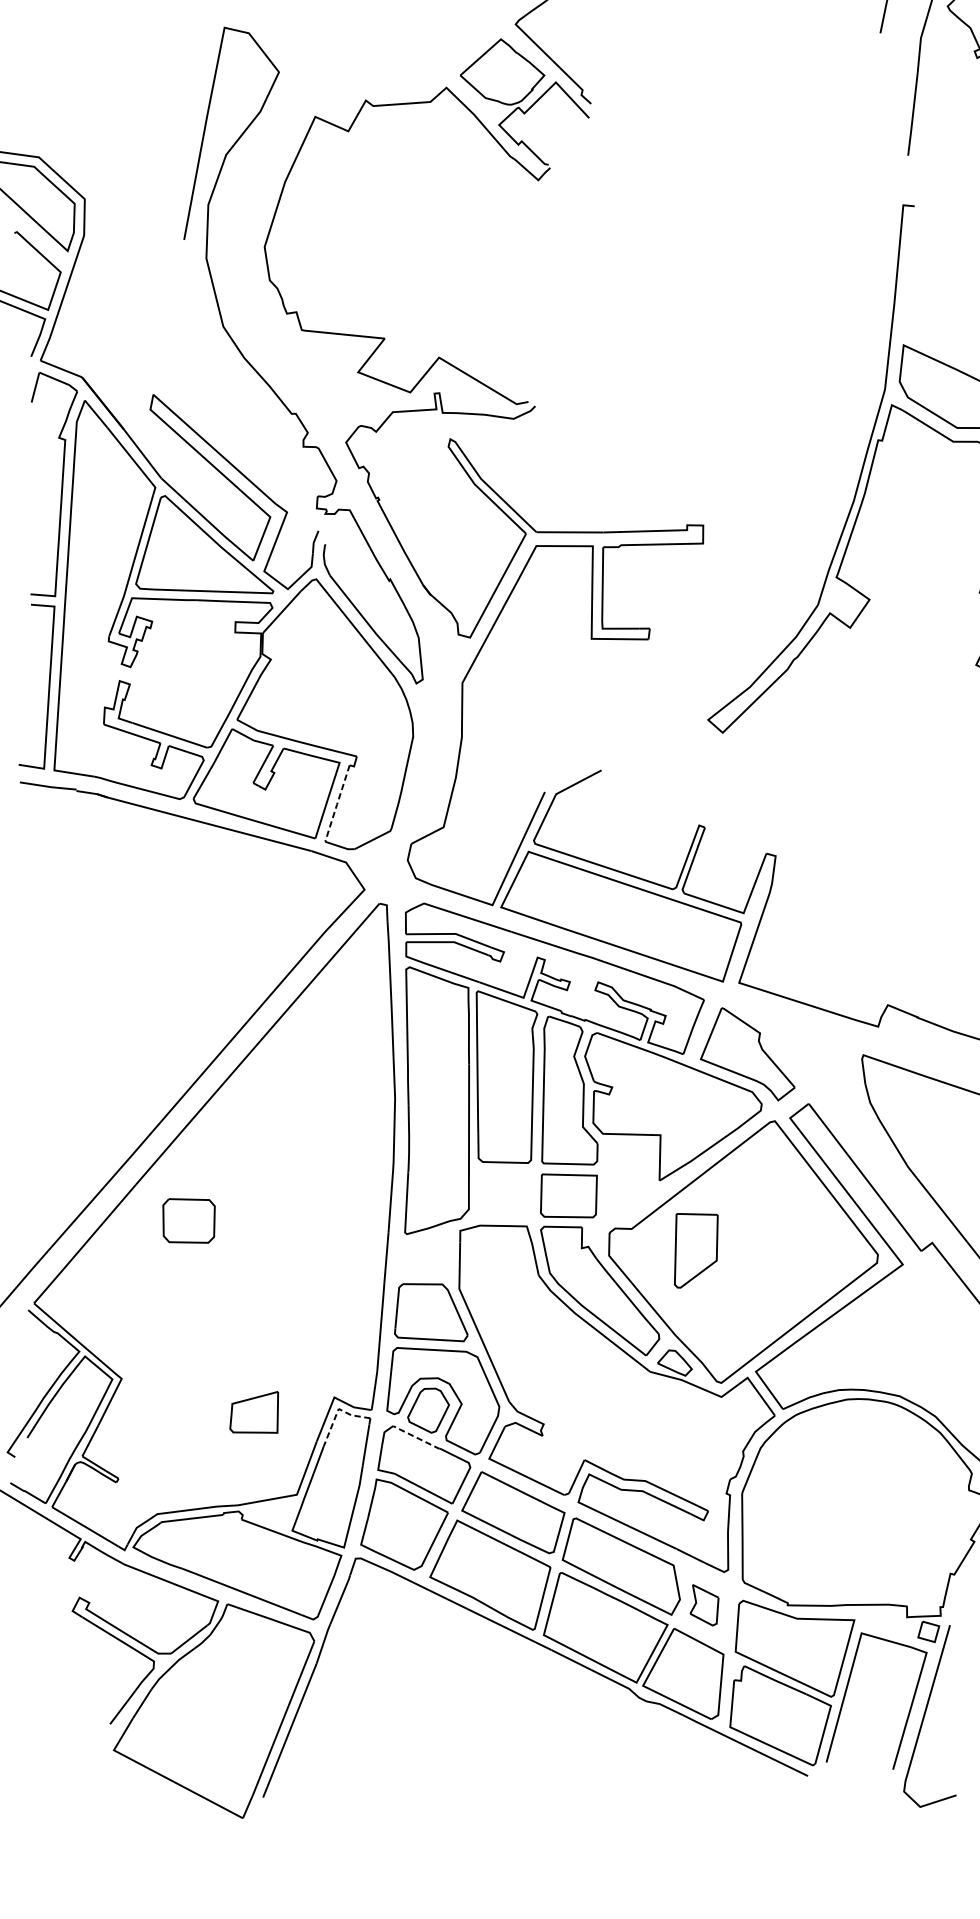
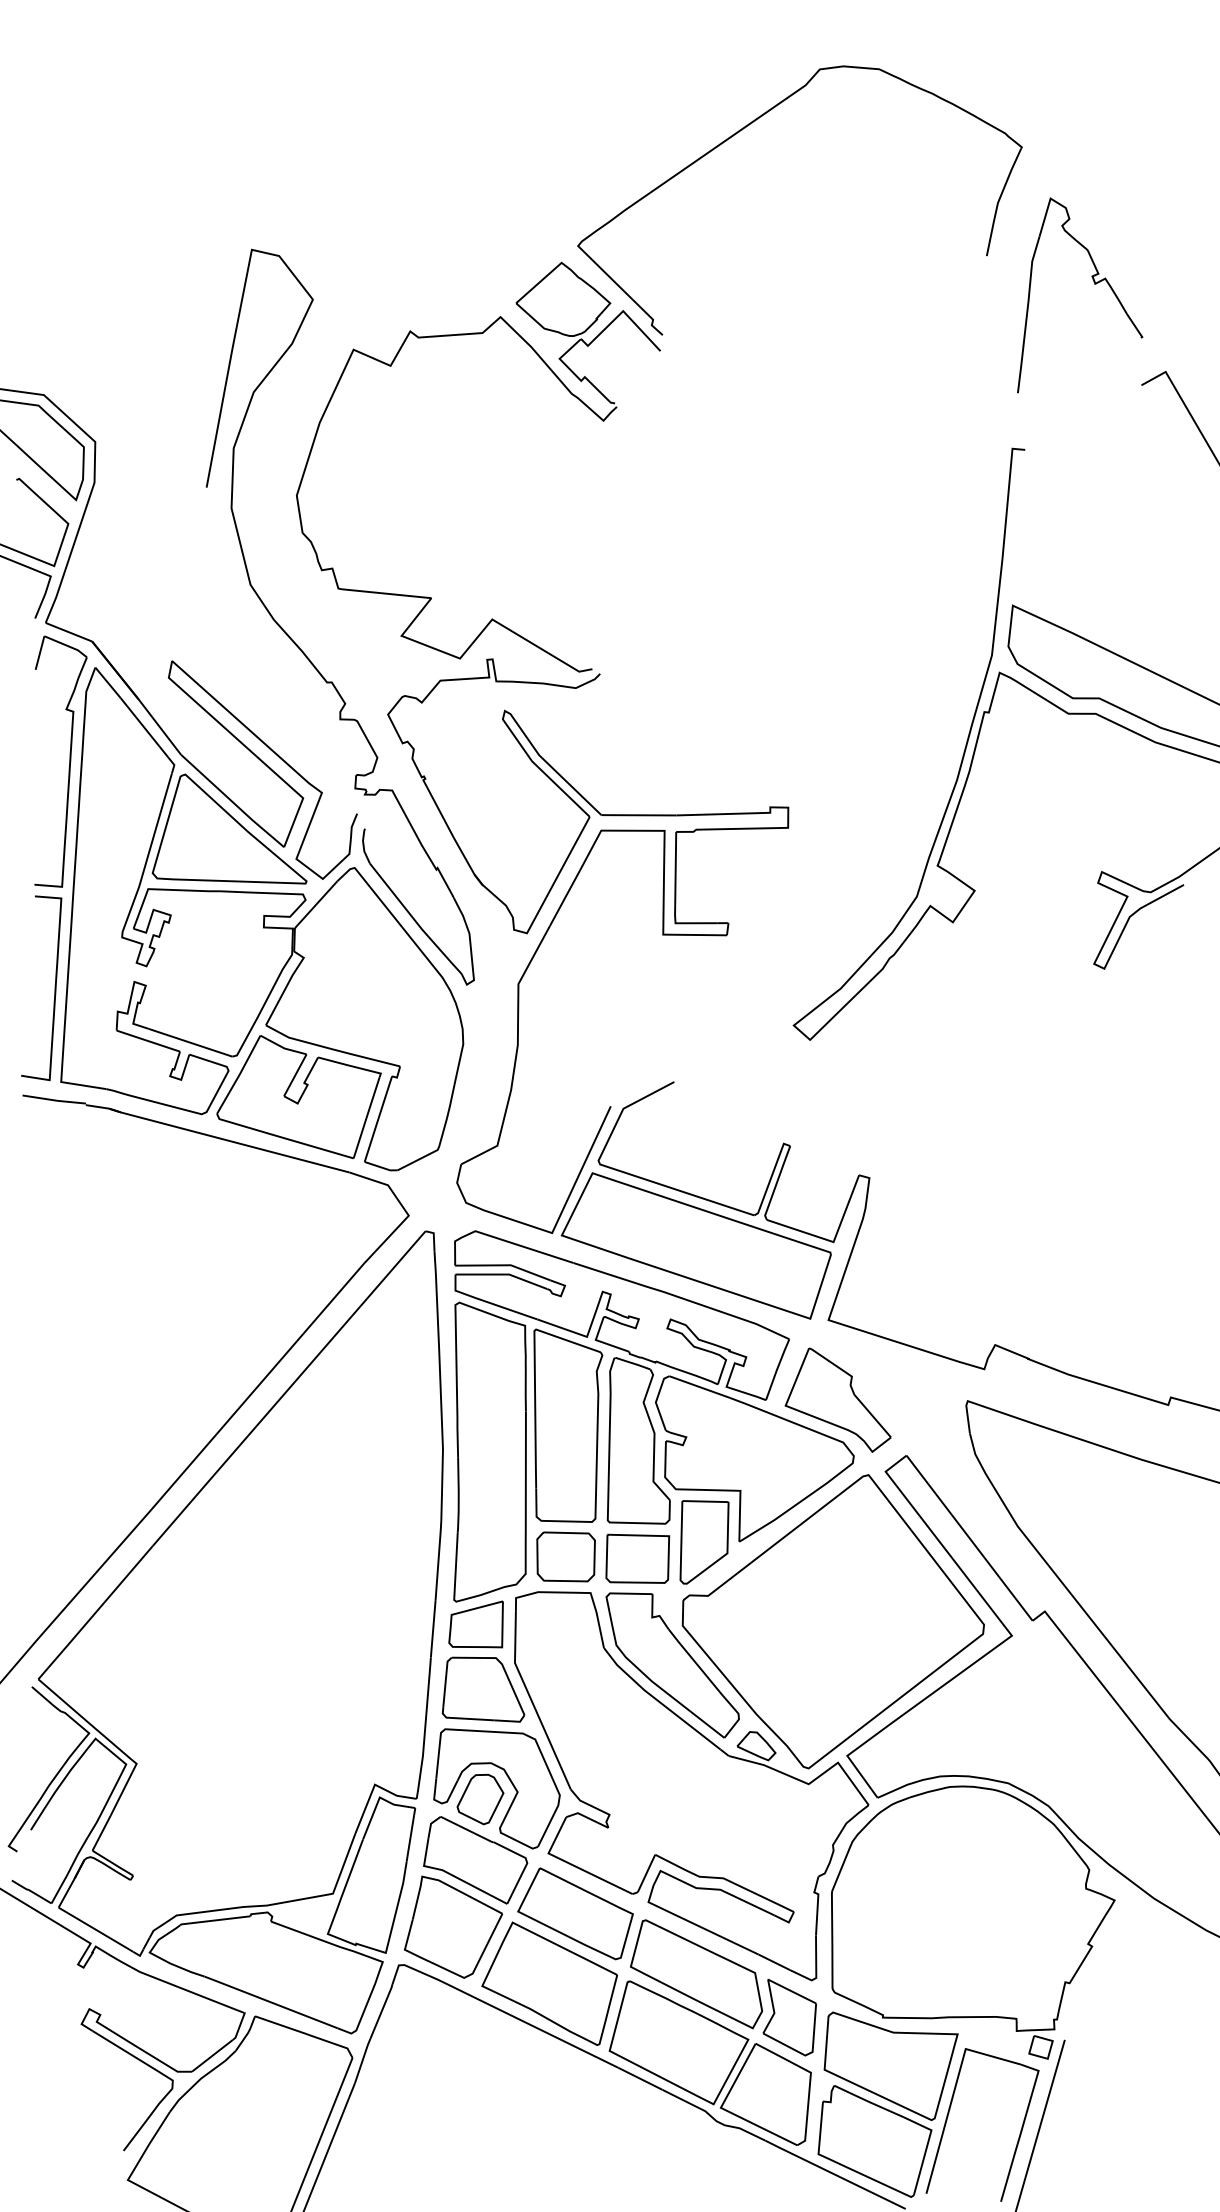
line: (337, 803) -> (378, 1119), dashed -> solid
part: (188, 1220) -> (565, 1556), moved
part: (696, 1250) -> (704, 1542), moved
line: (337, 1411) -> (378, 1800), dashed -> solid
part: (253, 1412) -> (475, 1624), moved
line: (416, 1437) -> (467, 1829), dashed -> solid
part: (704, 1605) -> (789, 2017), size x1.67

